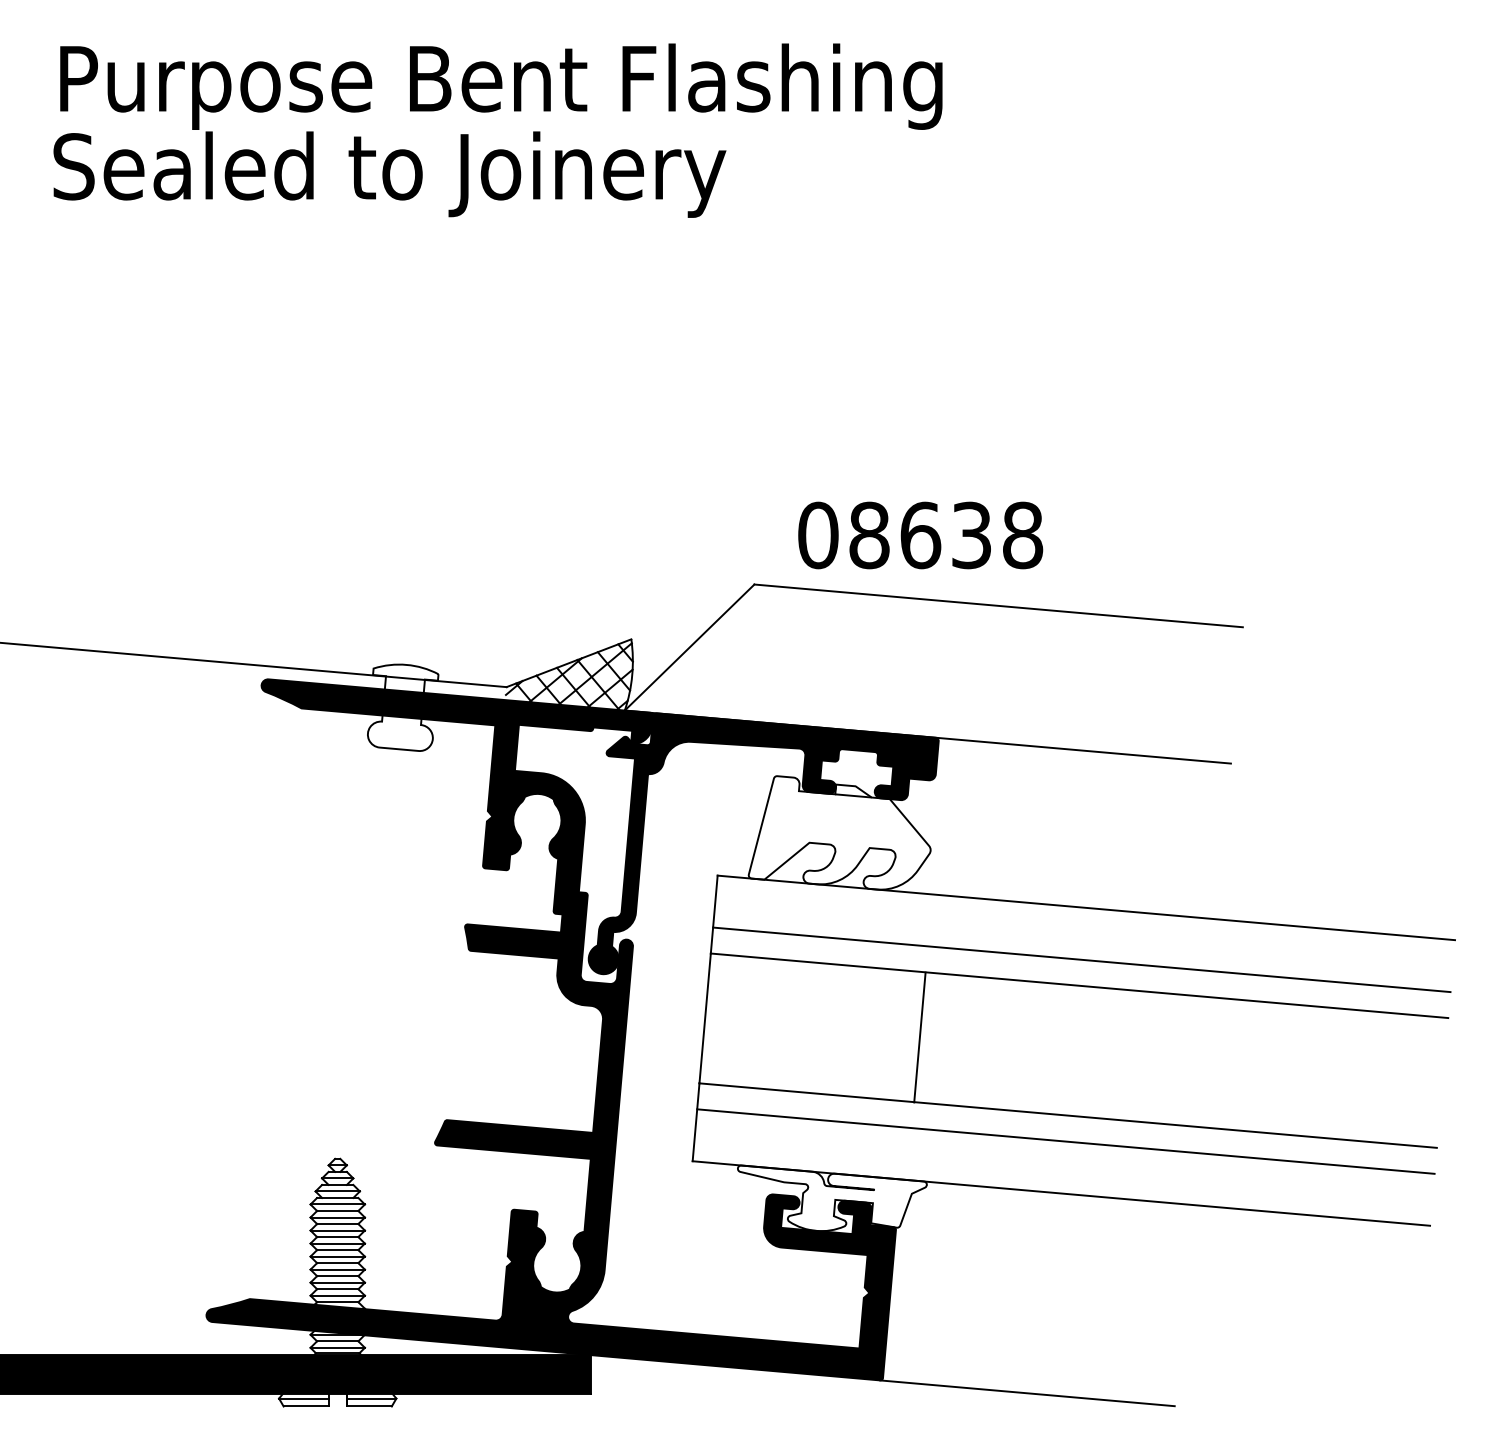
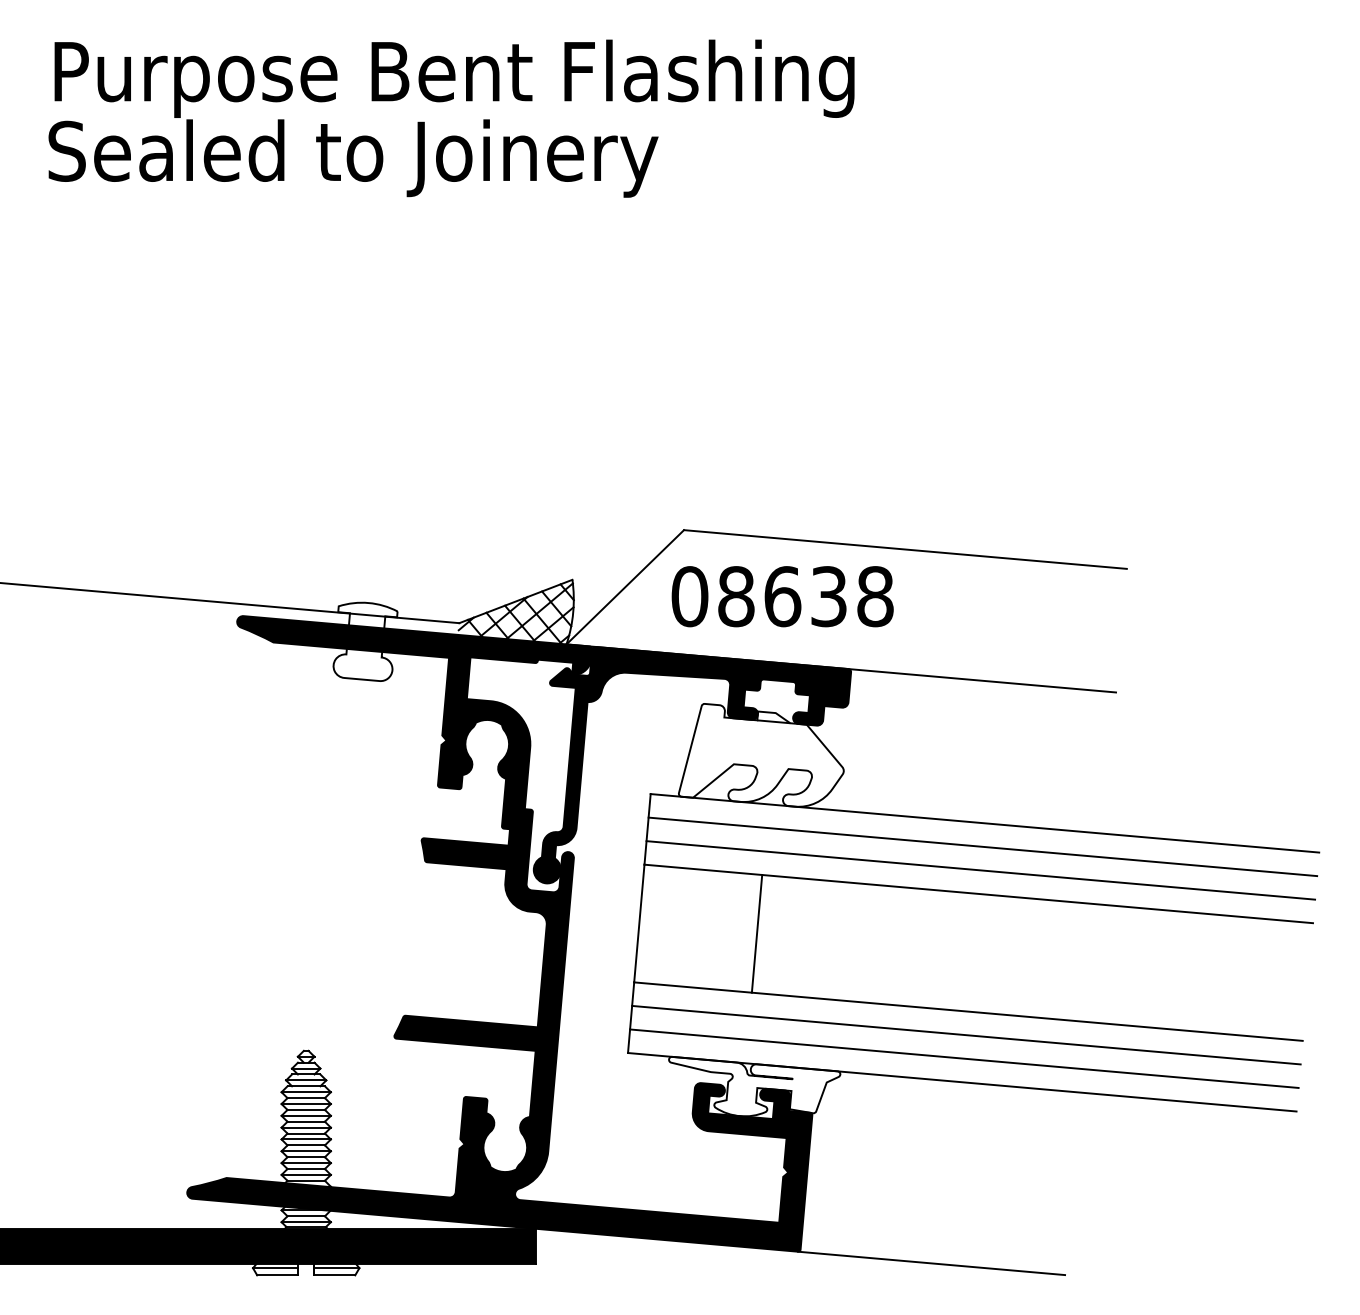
text: (920, 535) -> (782, 596), moved
line: (1083, 933) -> (982, 846), added
line: (919, 1037) -> (756, 933), moved
line: (1063, 1167) -> (964, 1058), added

